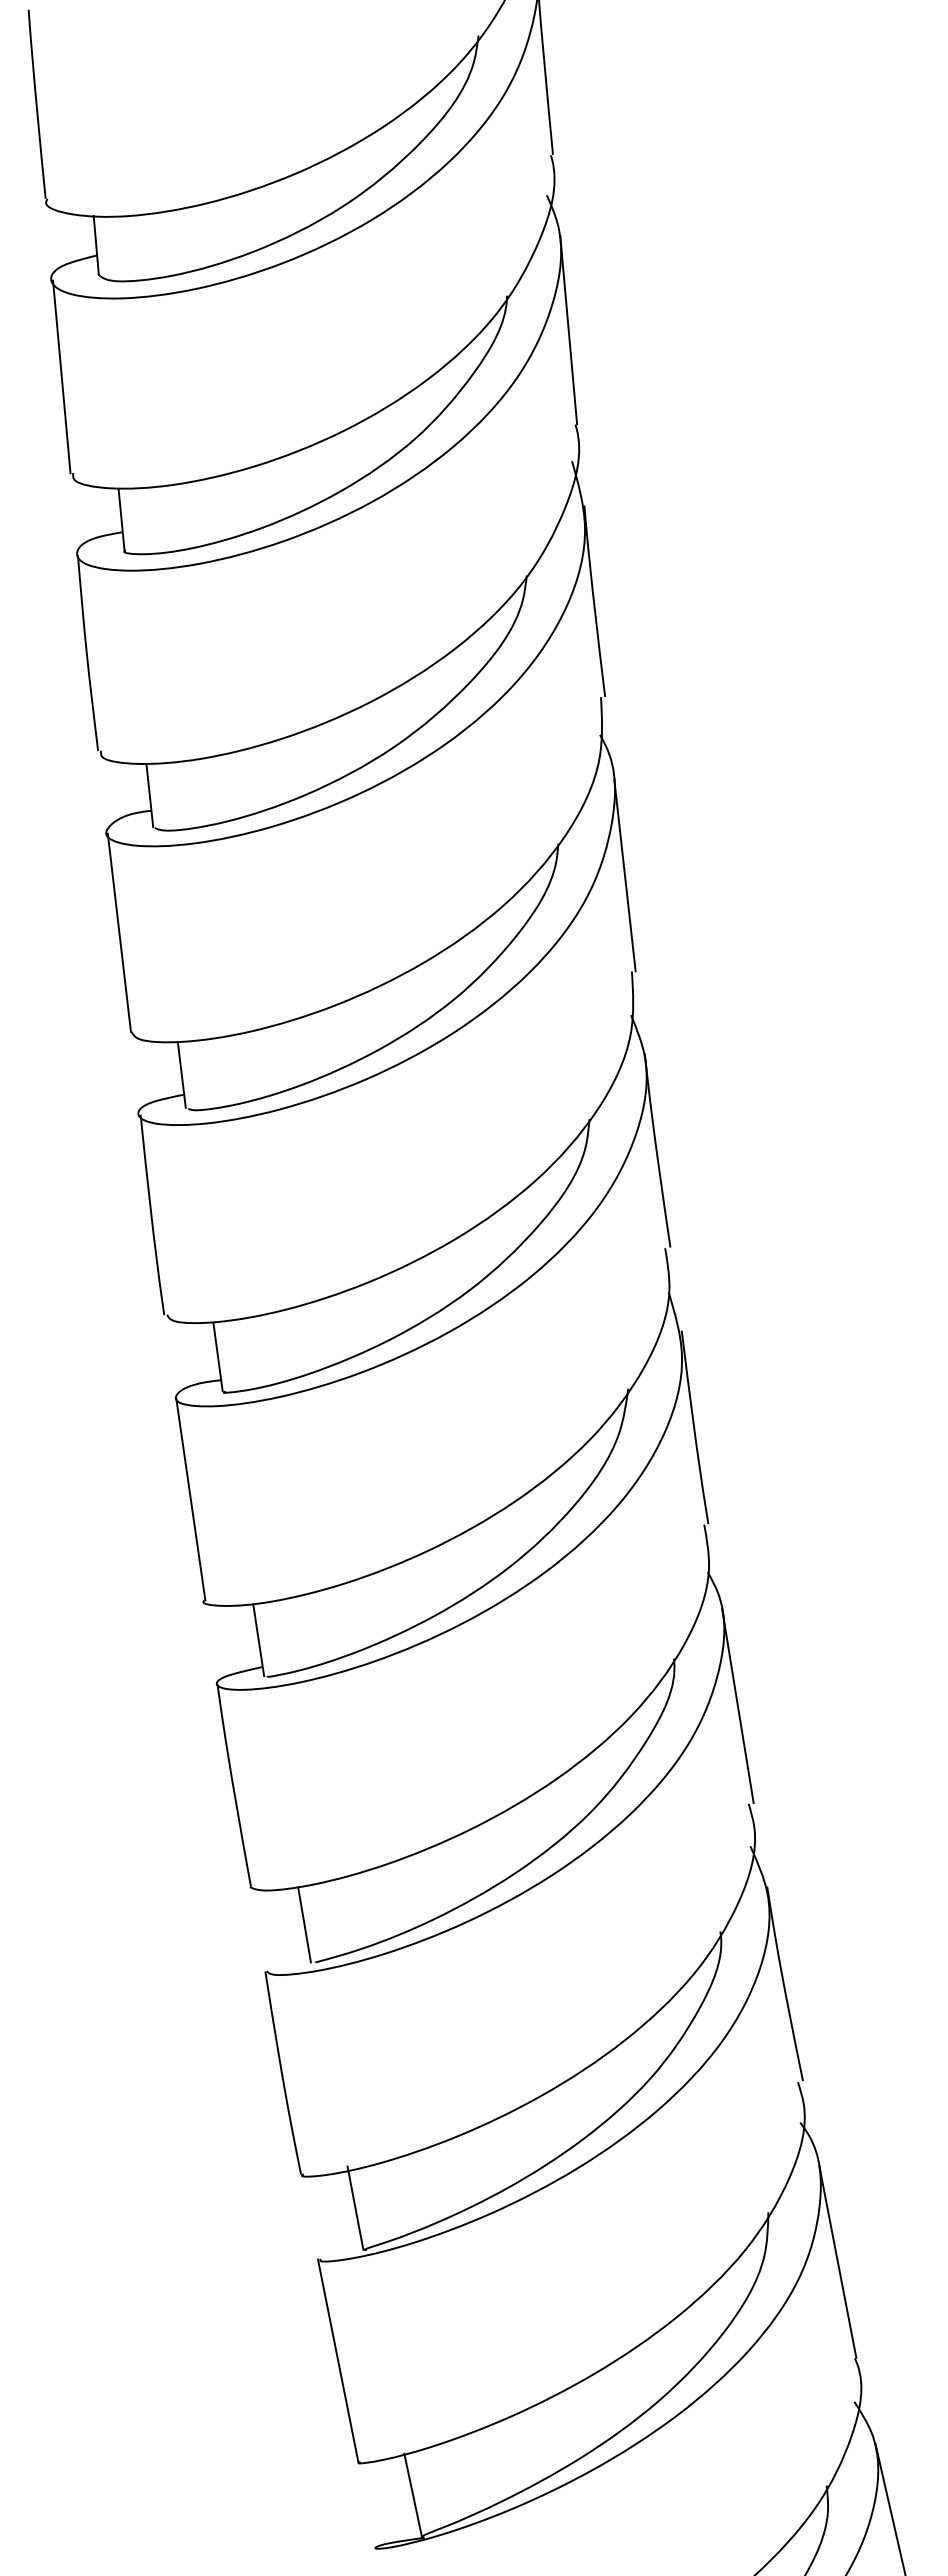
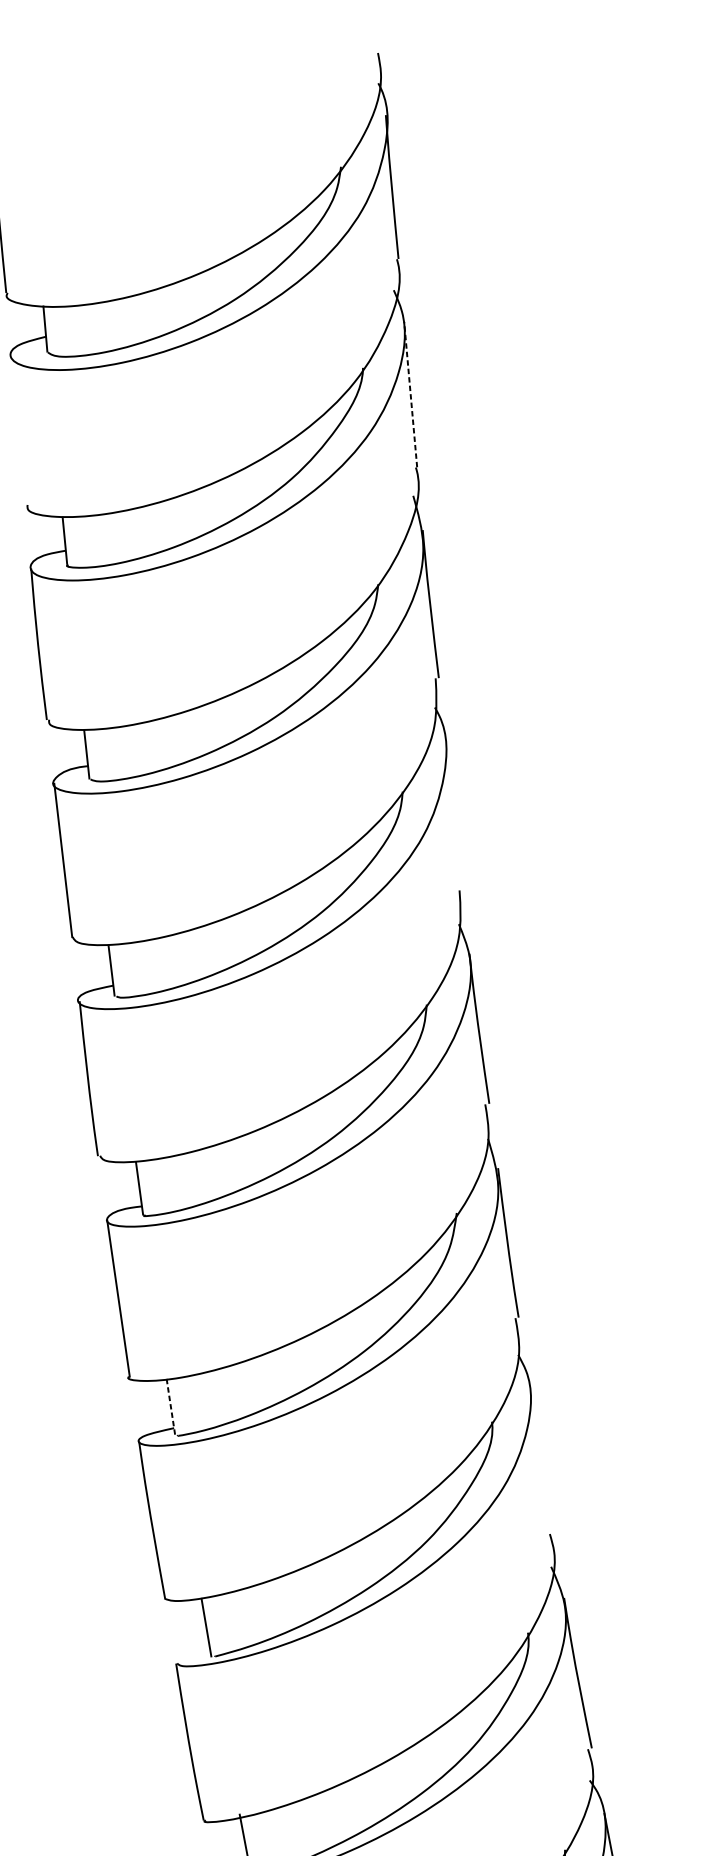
line: (568, 329) -> (410, 394), solid -> dashed
line: (61, 376) -> (18, 430), removed
line: (624, 875) -> (453, 816), removed
line: (258, 1639) -> (170, 1406), solid -> dashed
line: (737, 1705) -> (541, 1457), removed

